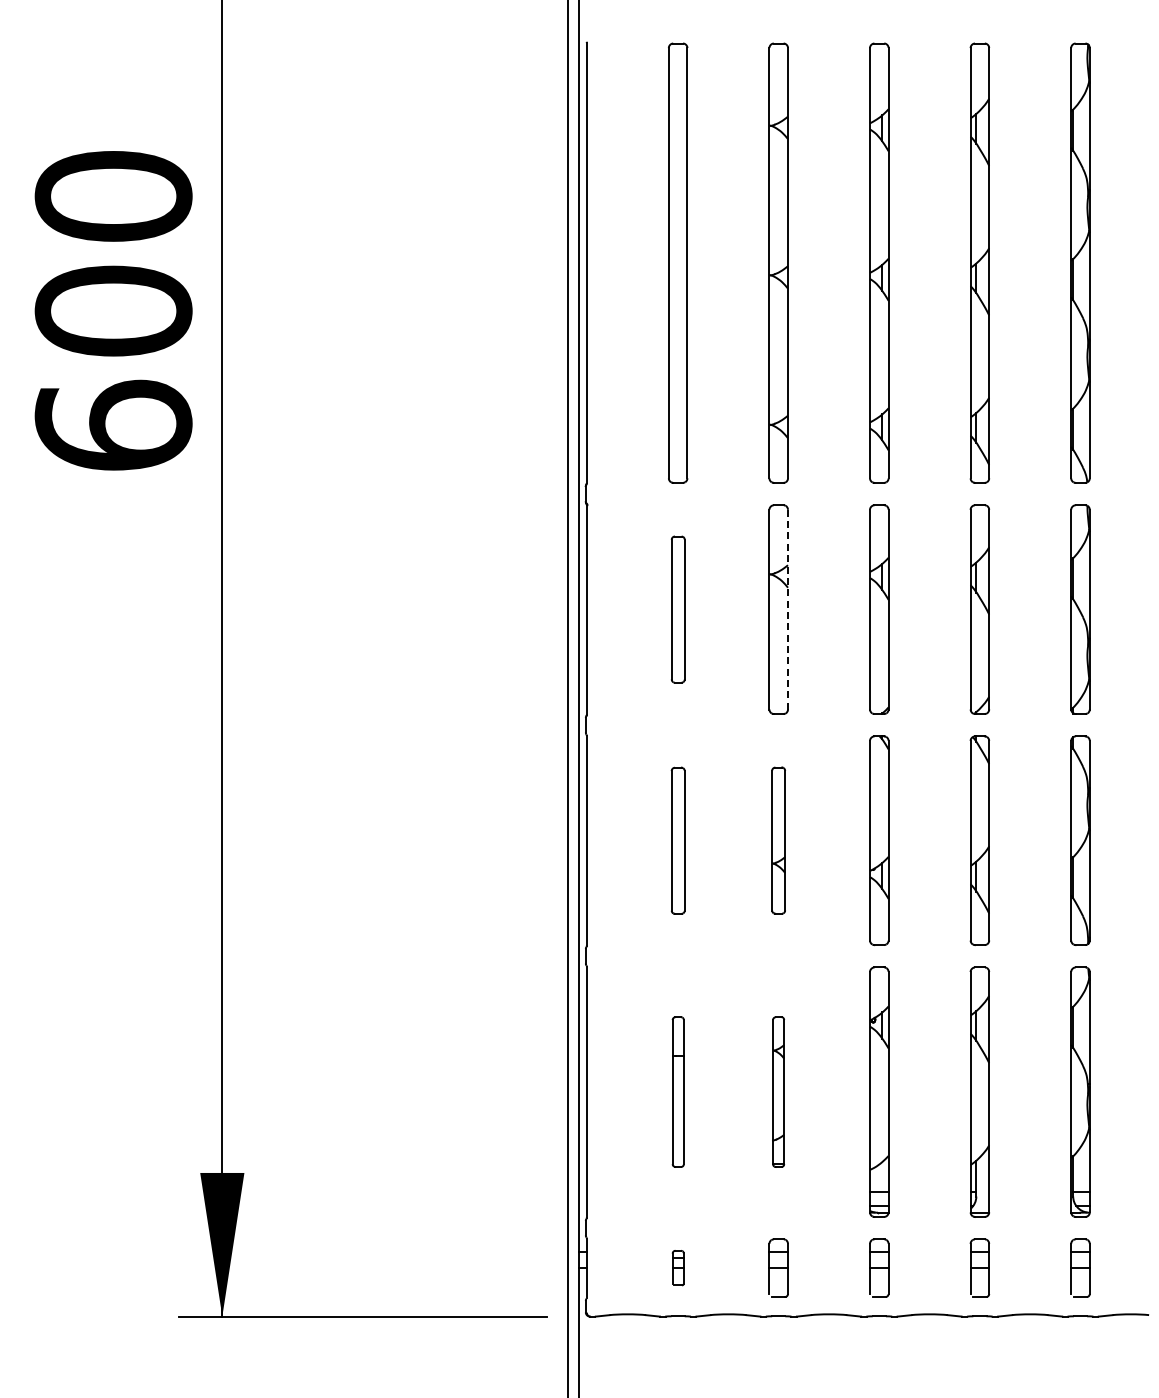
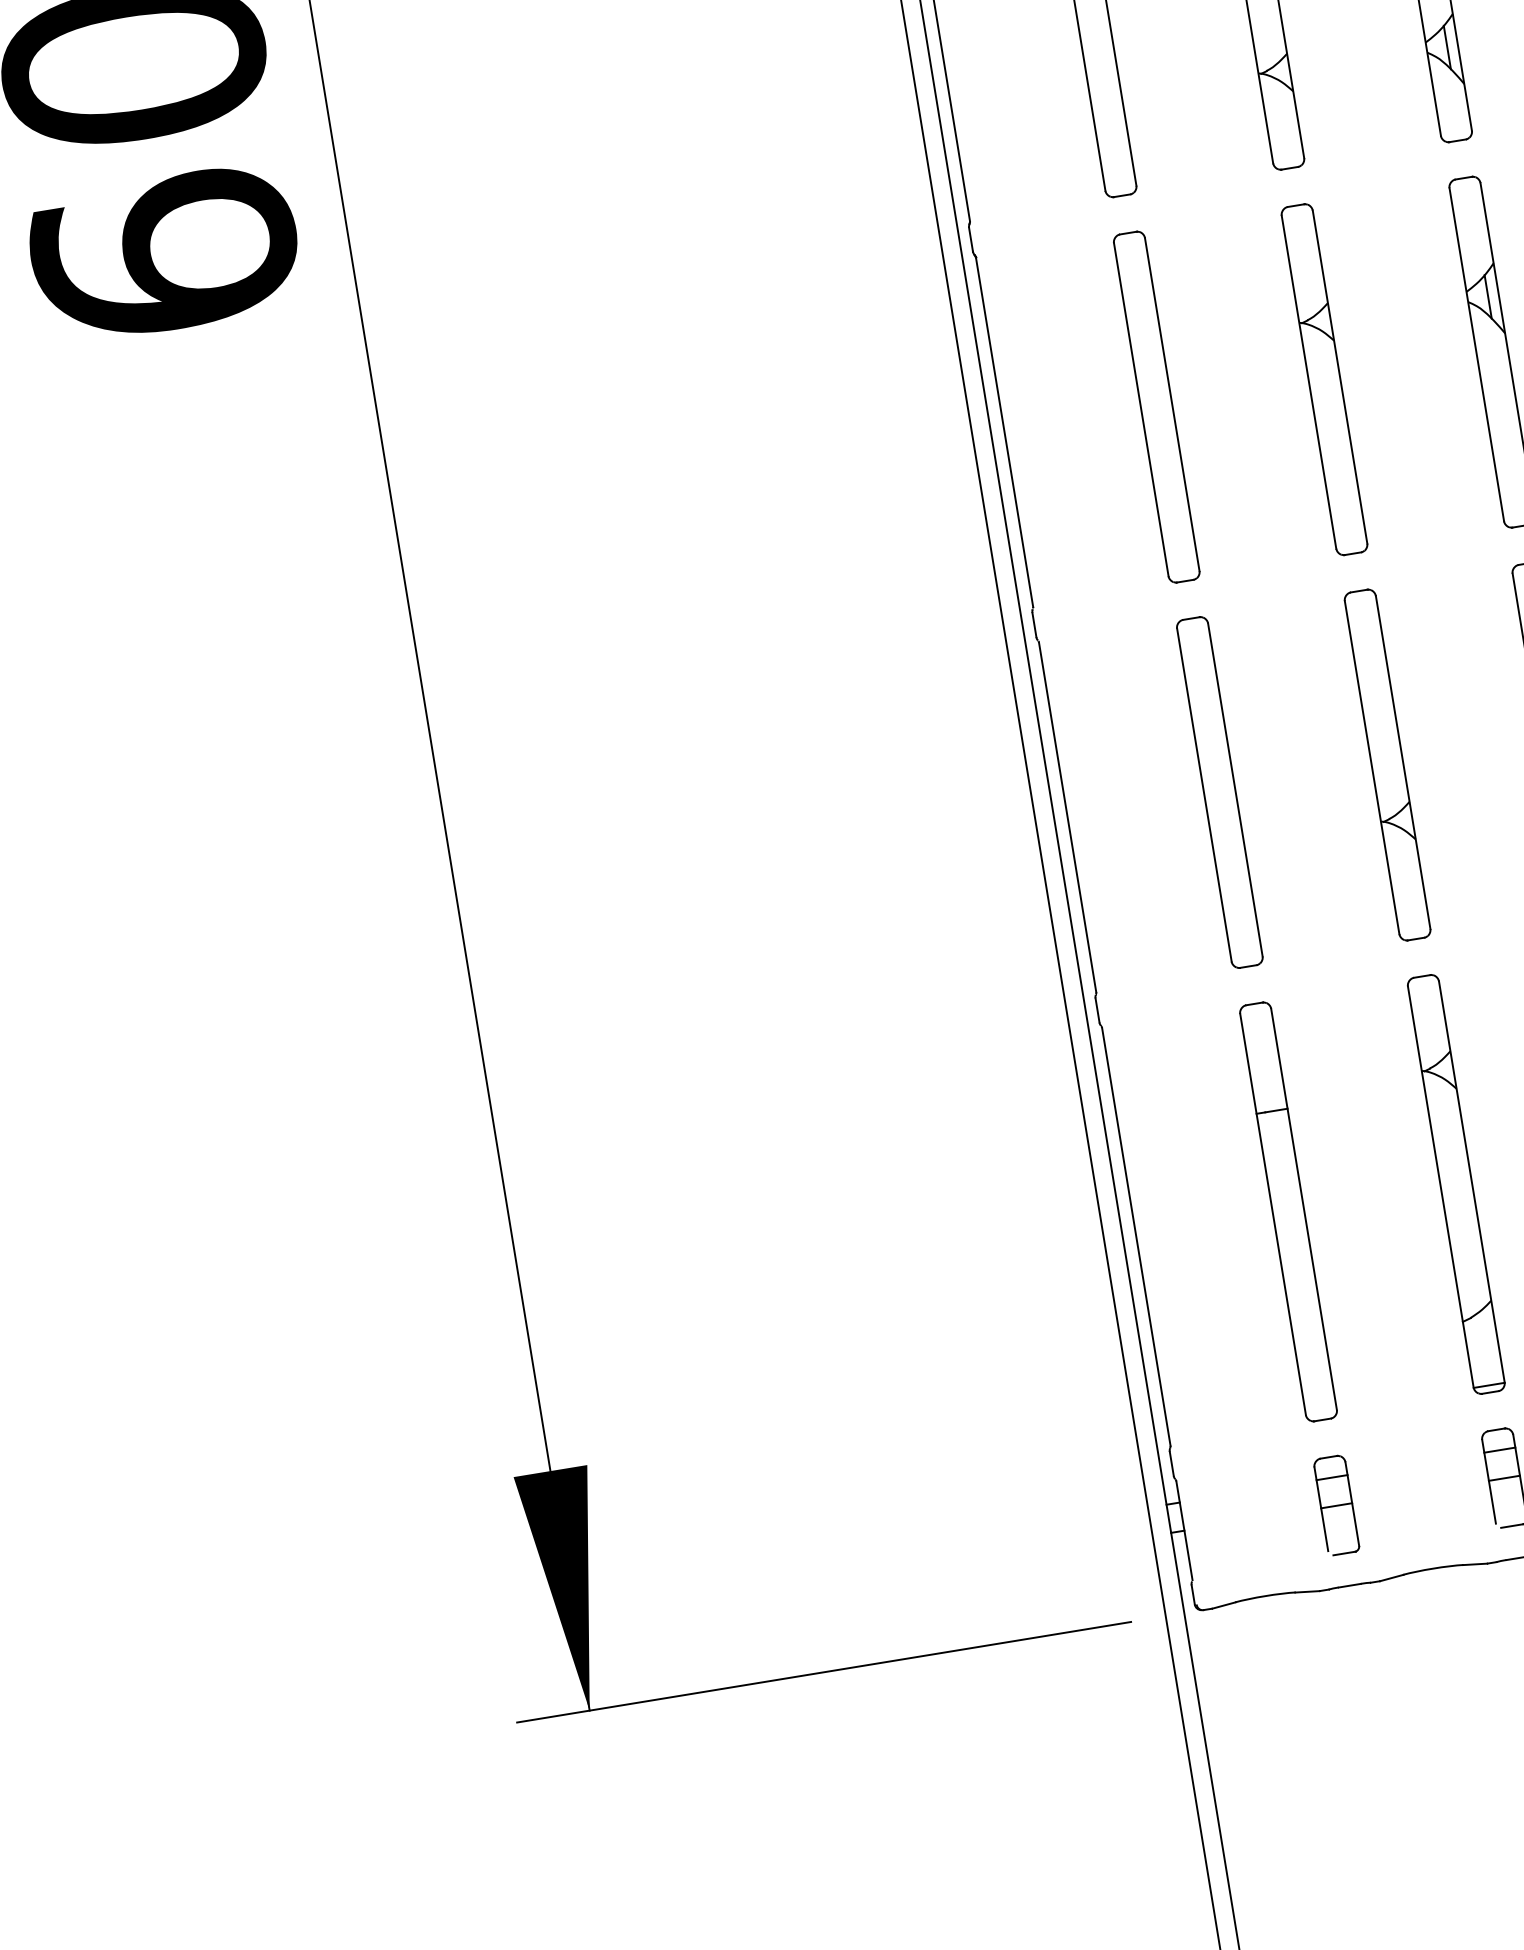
part: (678, 609) -> (1157, 406), size x1.43
line: (788, 609) -> (1340, 376), dashed -> solid
part: (678, 840) -> (1220, 792), size x1.43
part: (778, 840) -> (1387, 764), size x1.43
part: (678, 1091) -> (1288, 1210), size x1.67
part: (778, 1091) -> (1455, 1183), size x1.67
part: (678, 1267) -> (1337, 1504), size x1.67

